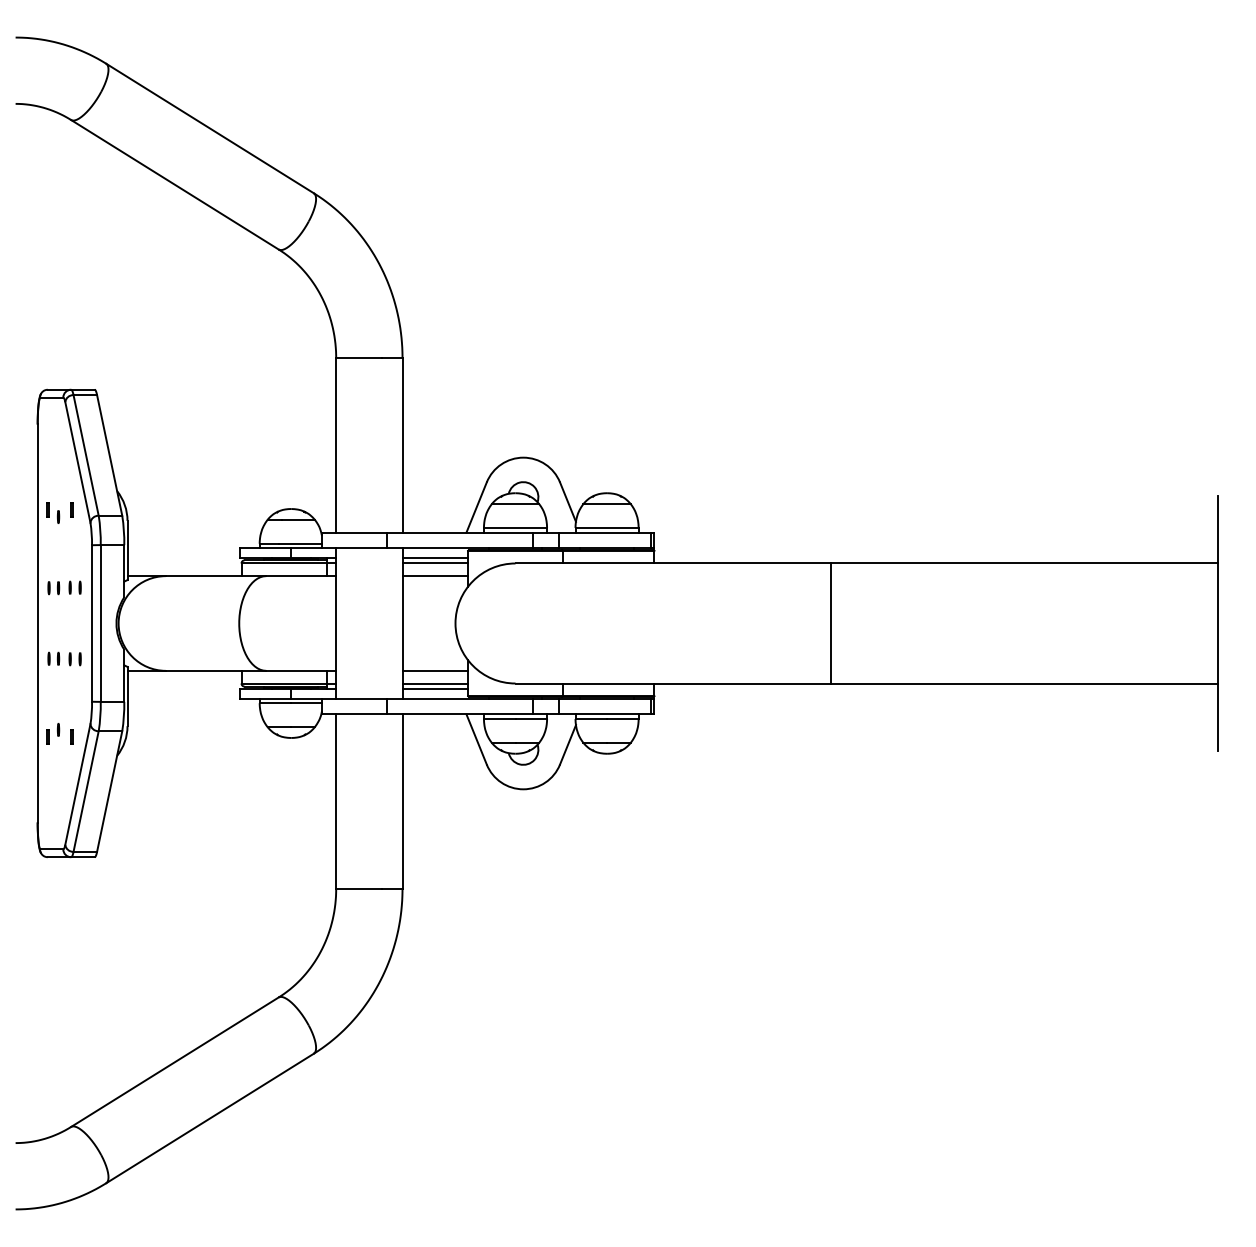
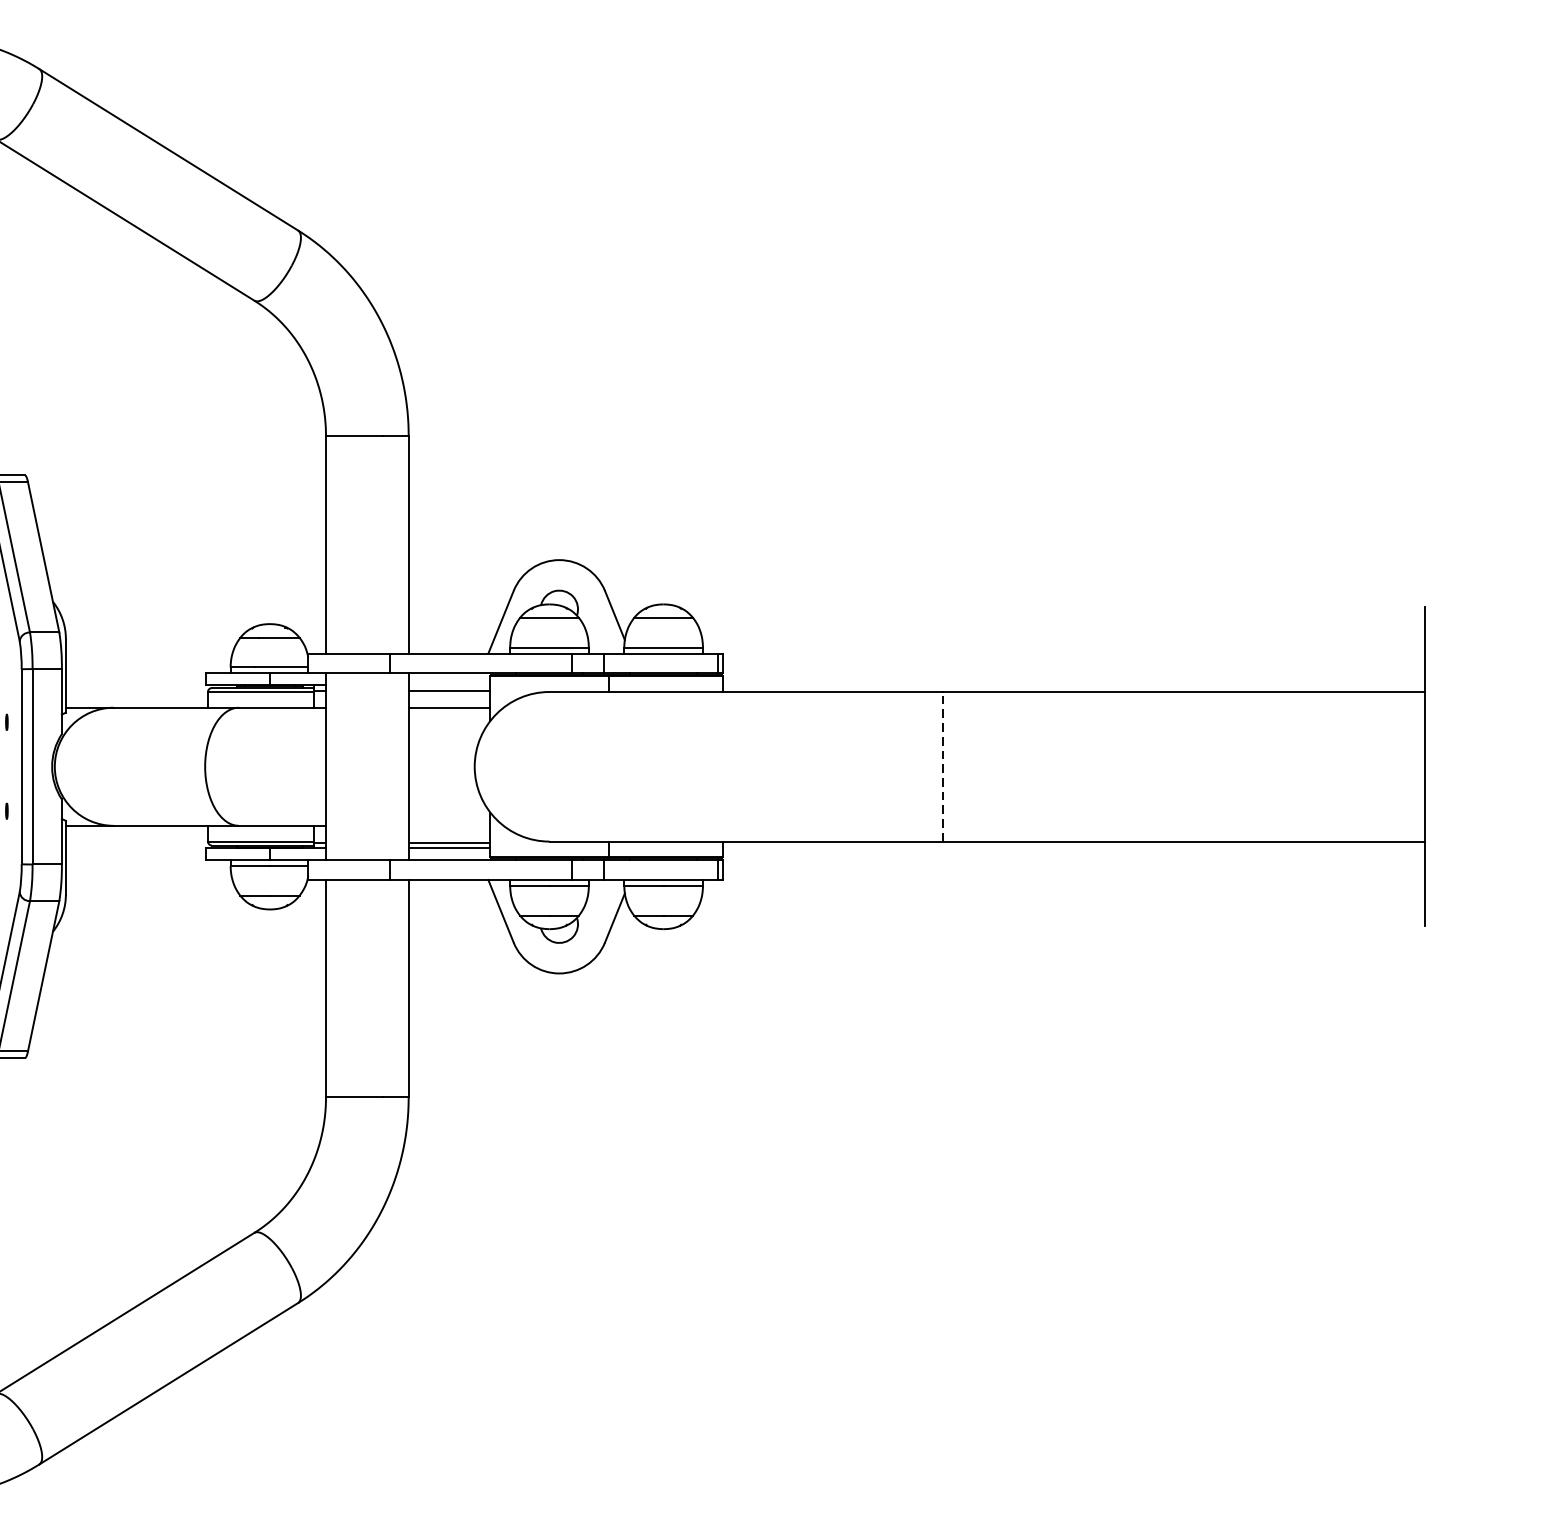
line: (435, 557) -> (449, 684), removed
line: (831, 623) -> (943, 766), solid -> dashed
line: (435, 670) -> (449, 825), removed

